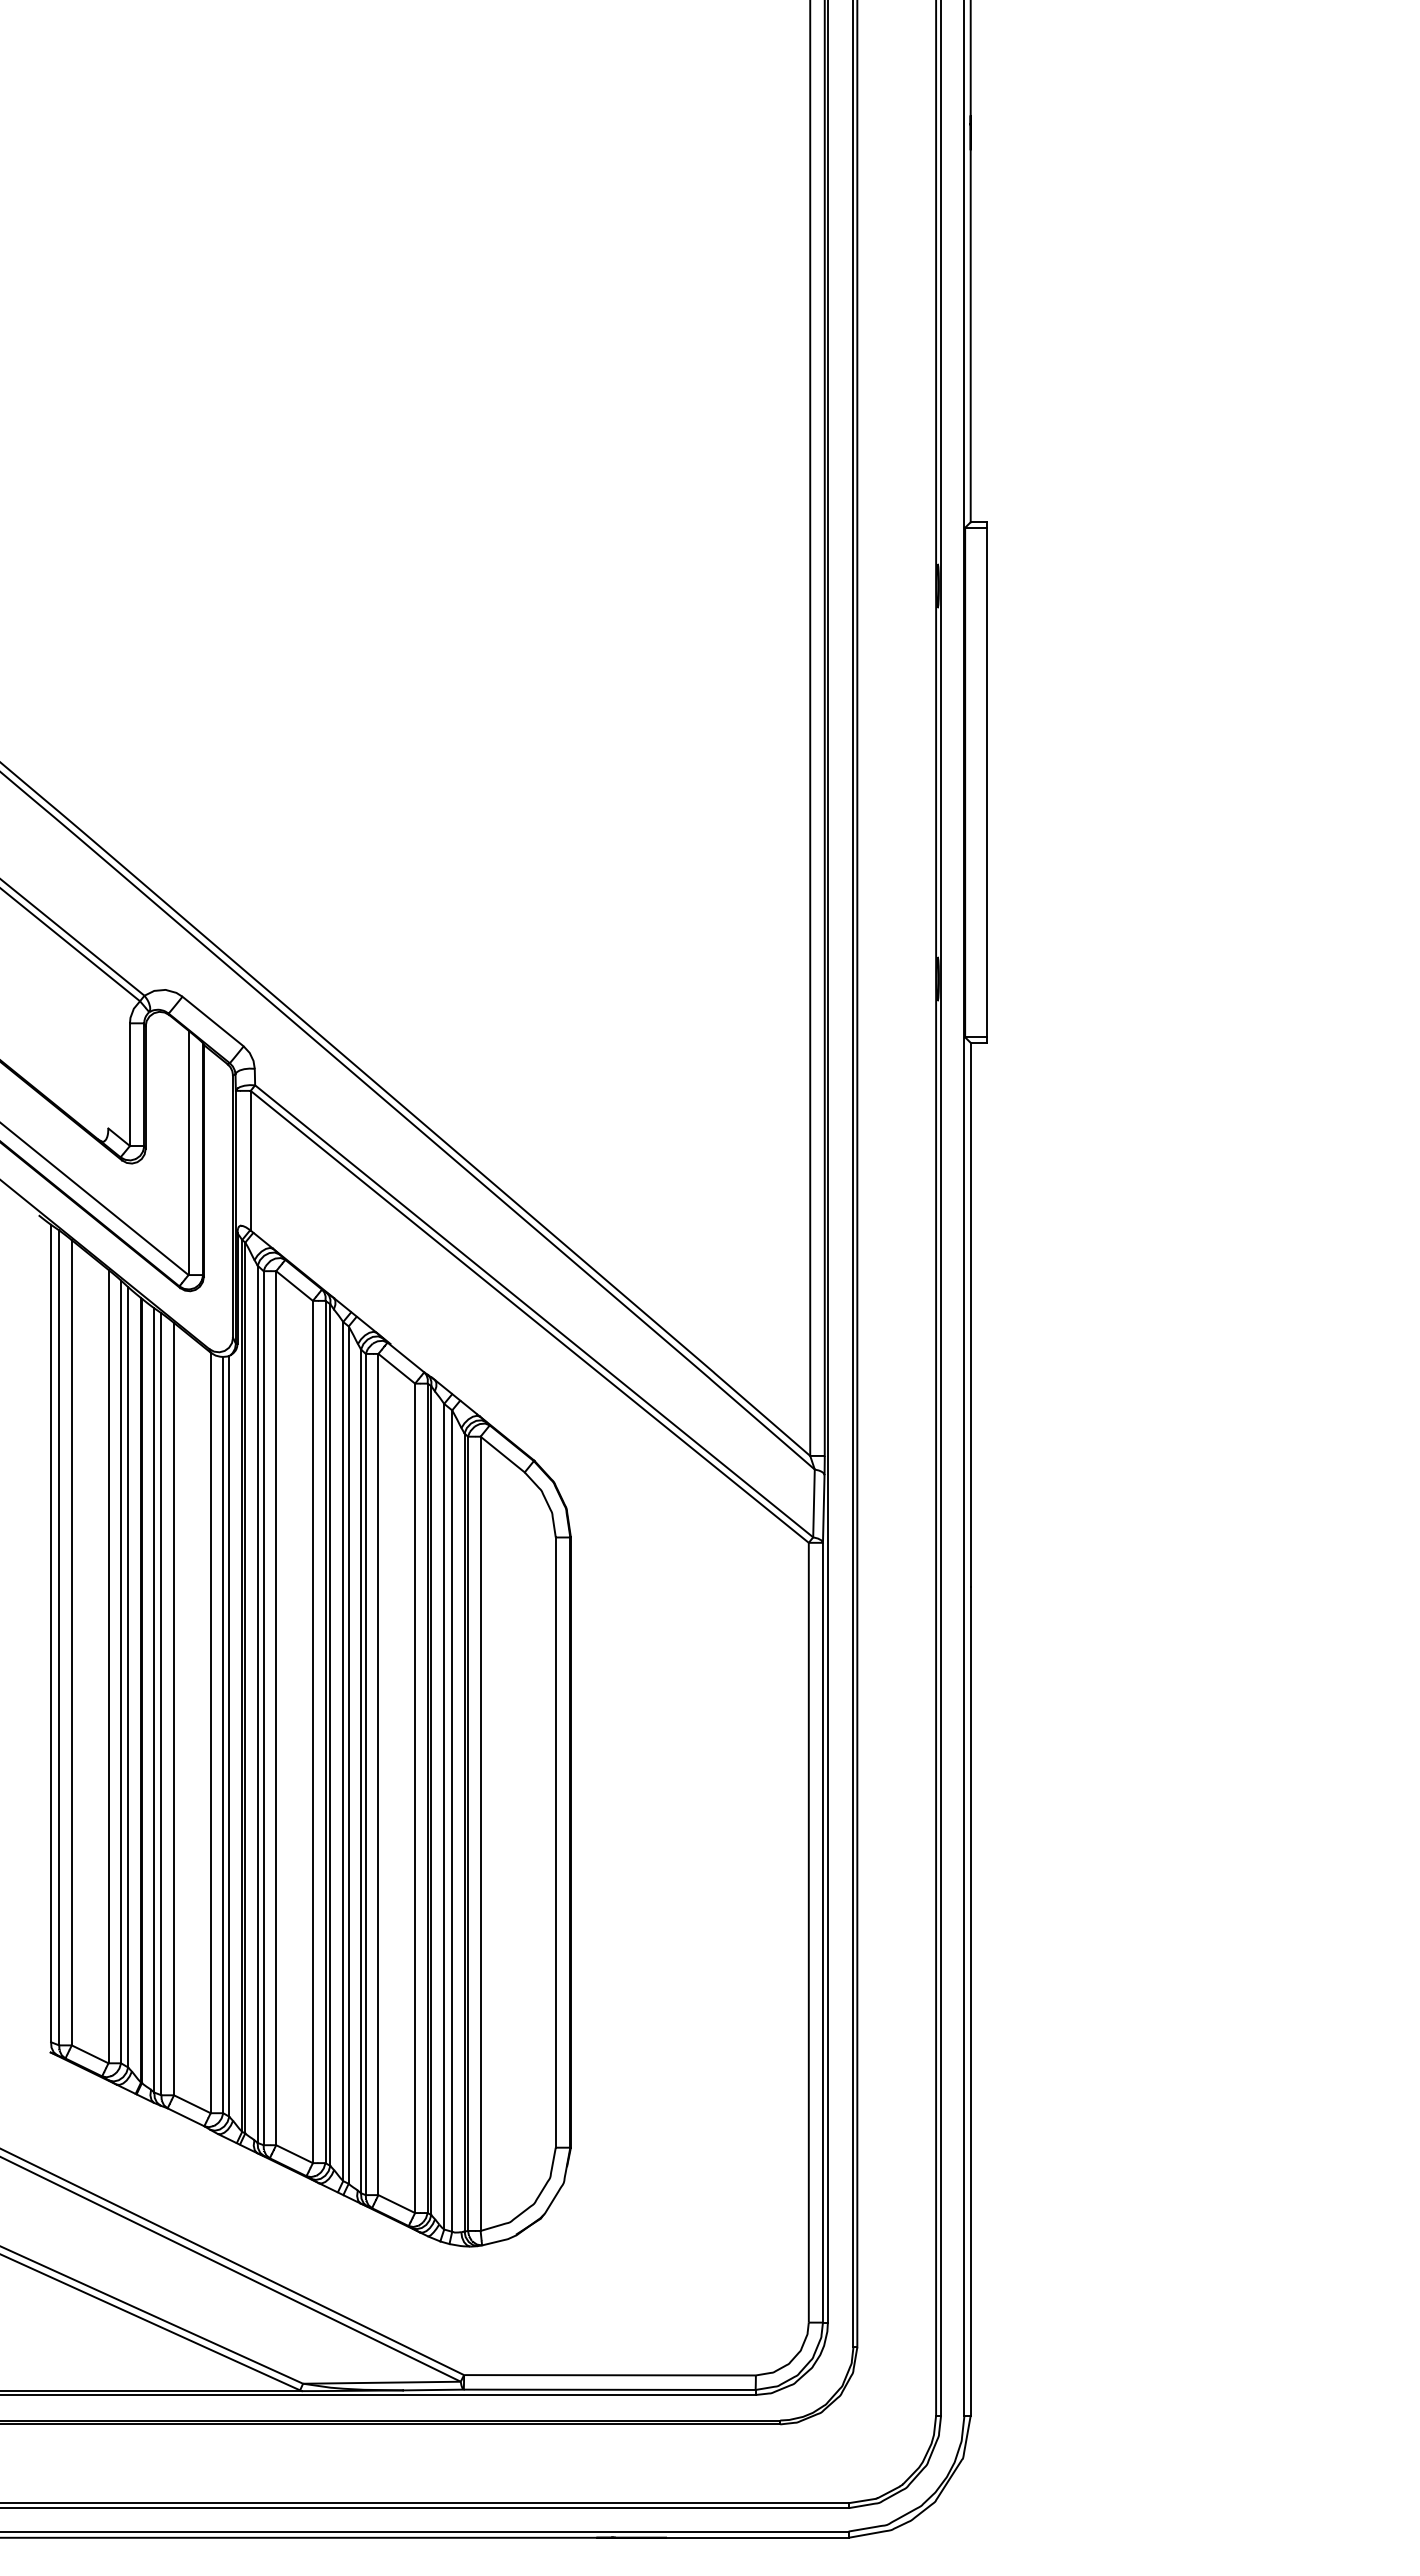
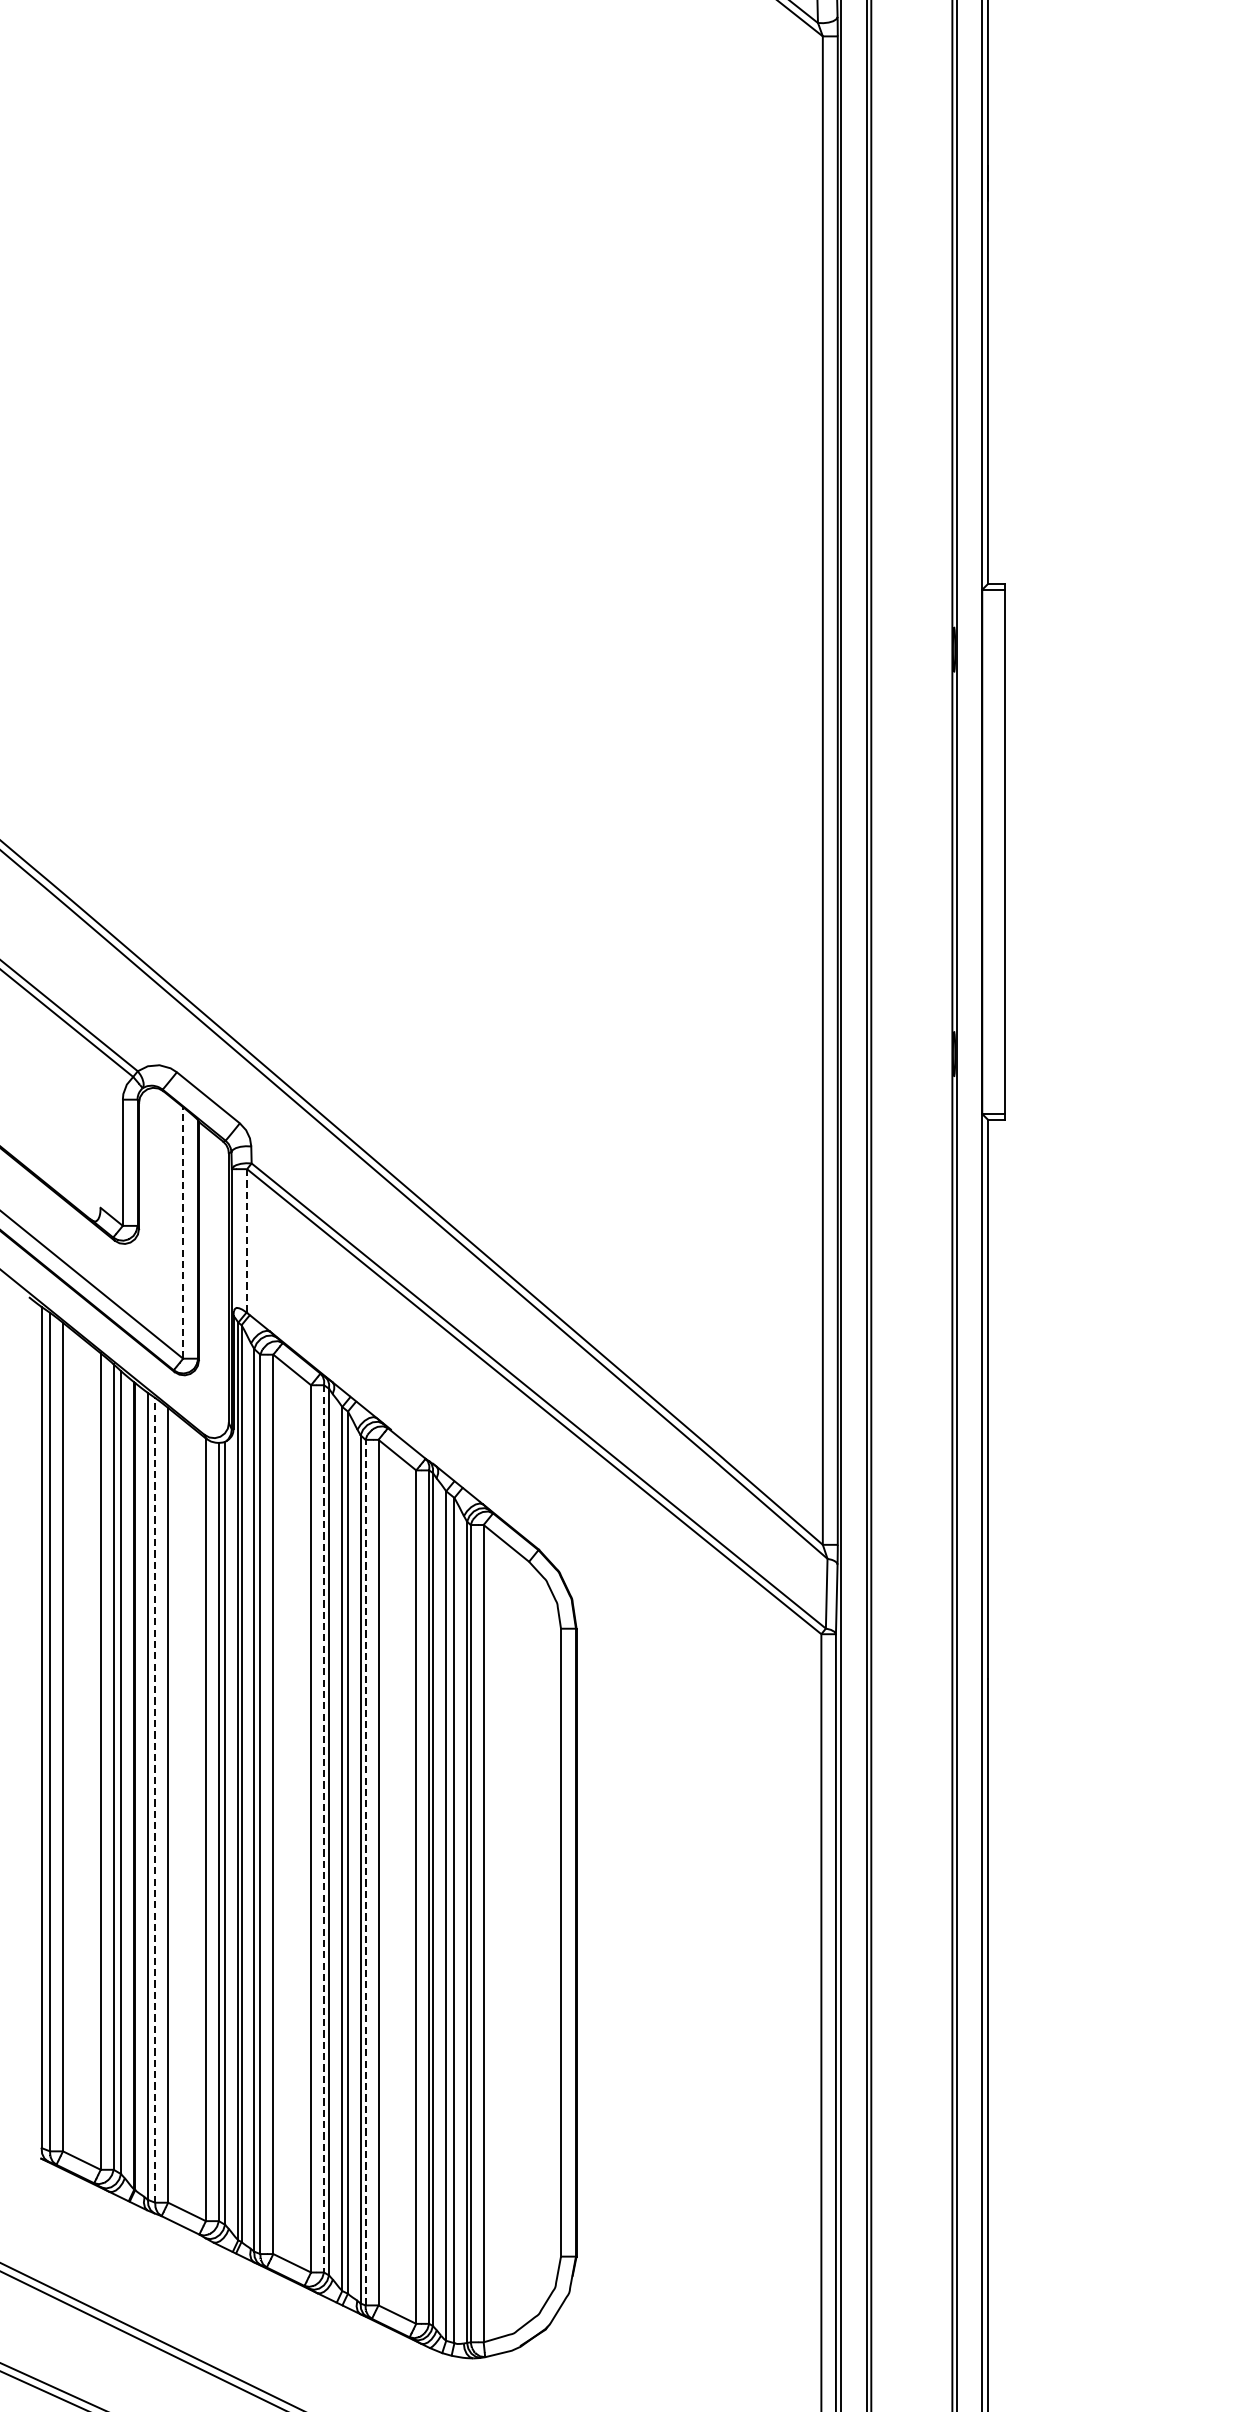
line: (188, 1152) -> (183, 1232), solid -> dashed
line: (250, 1160) -> (246, 1240), solid -> dashed
line: (161, 1703) -> (155, 1799), solid -> dashed
line: (325, 1732) -> (324, 1829), solid -> dashed
line: (365, 1774) -> (365, 1872), solid -> dashed

